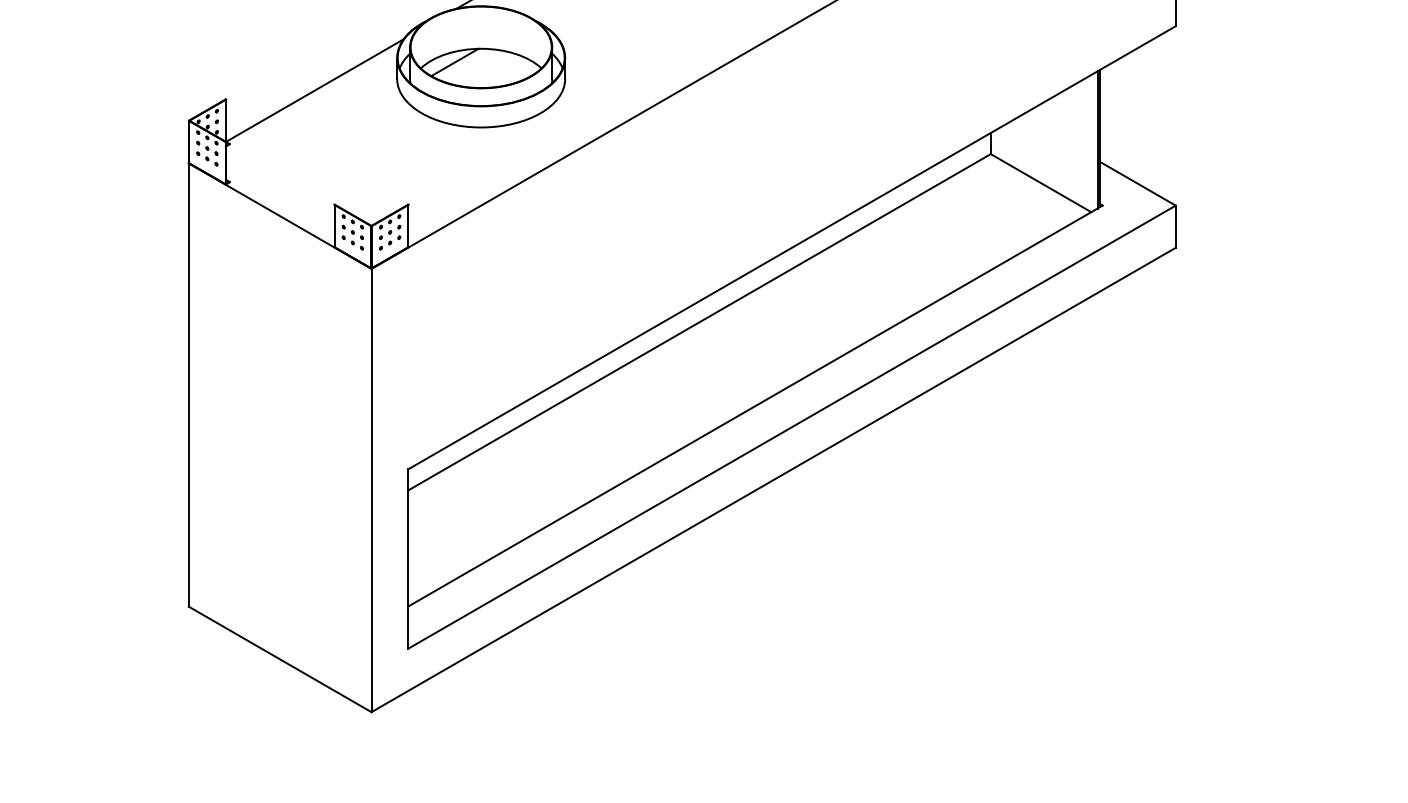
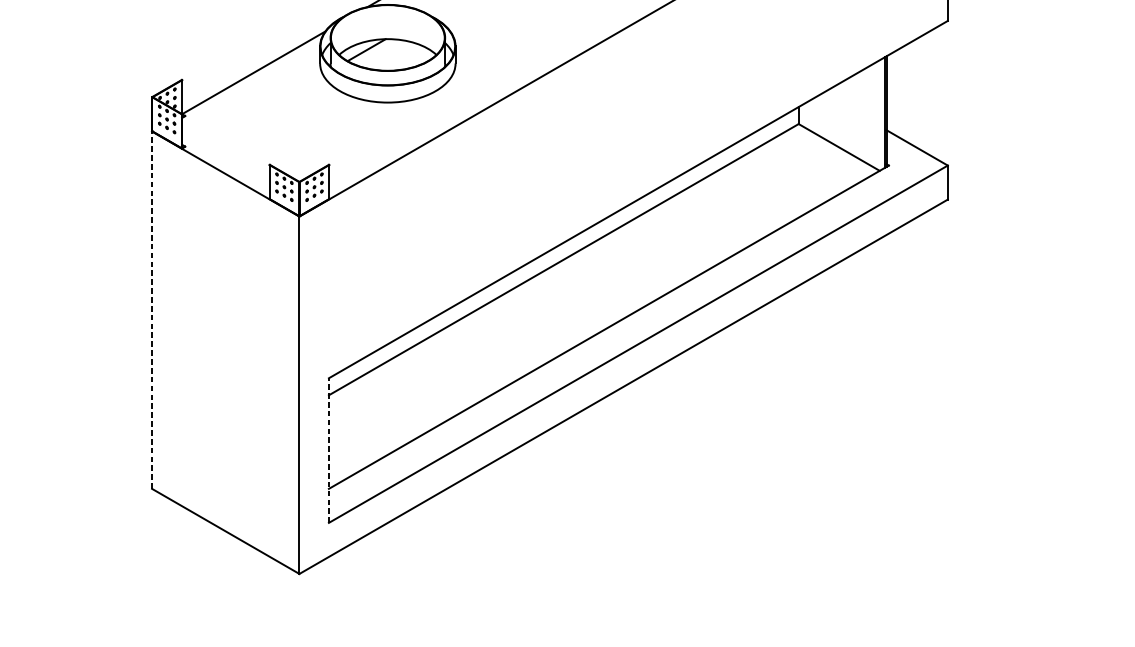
line: (188, 385) -> (151, 310), solid -> dashed
line: (408, 559) -> (329, 450), solid -> dashed

